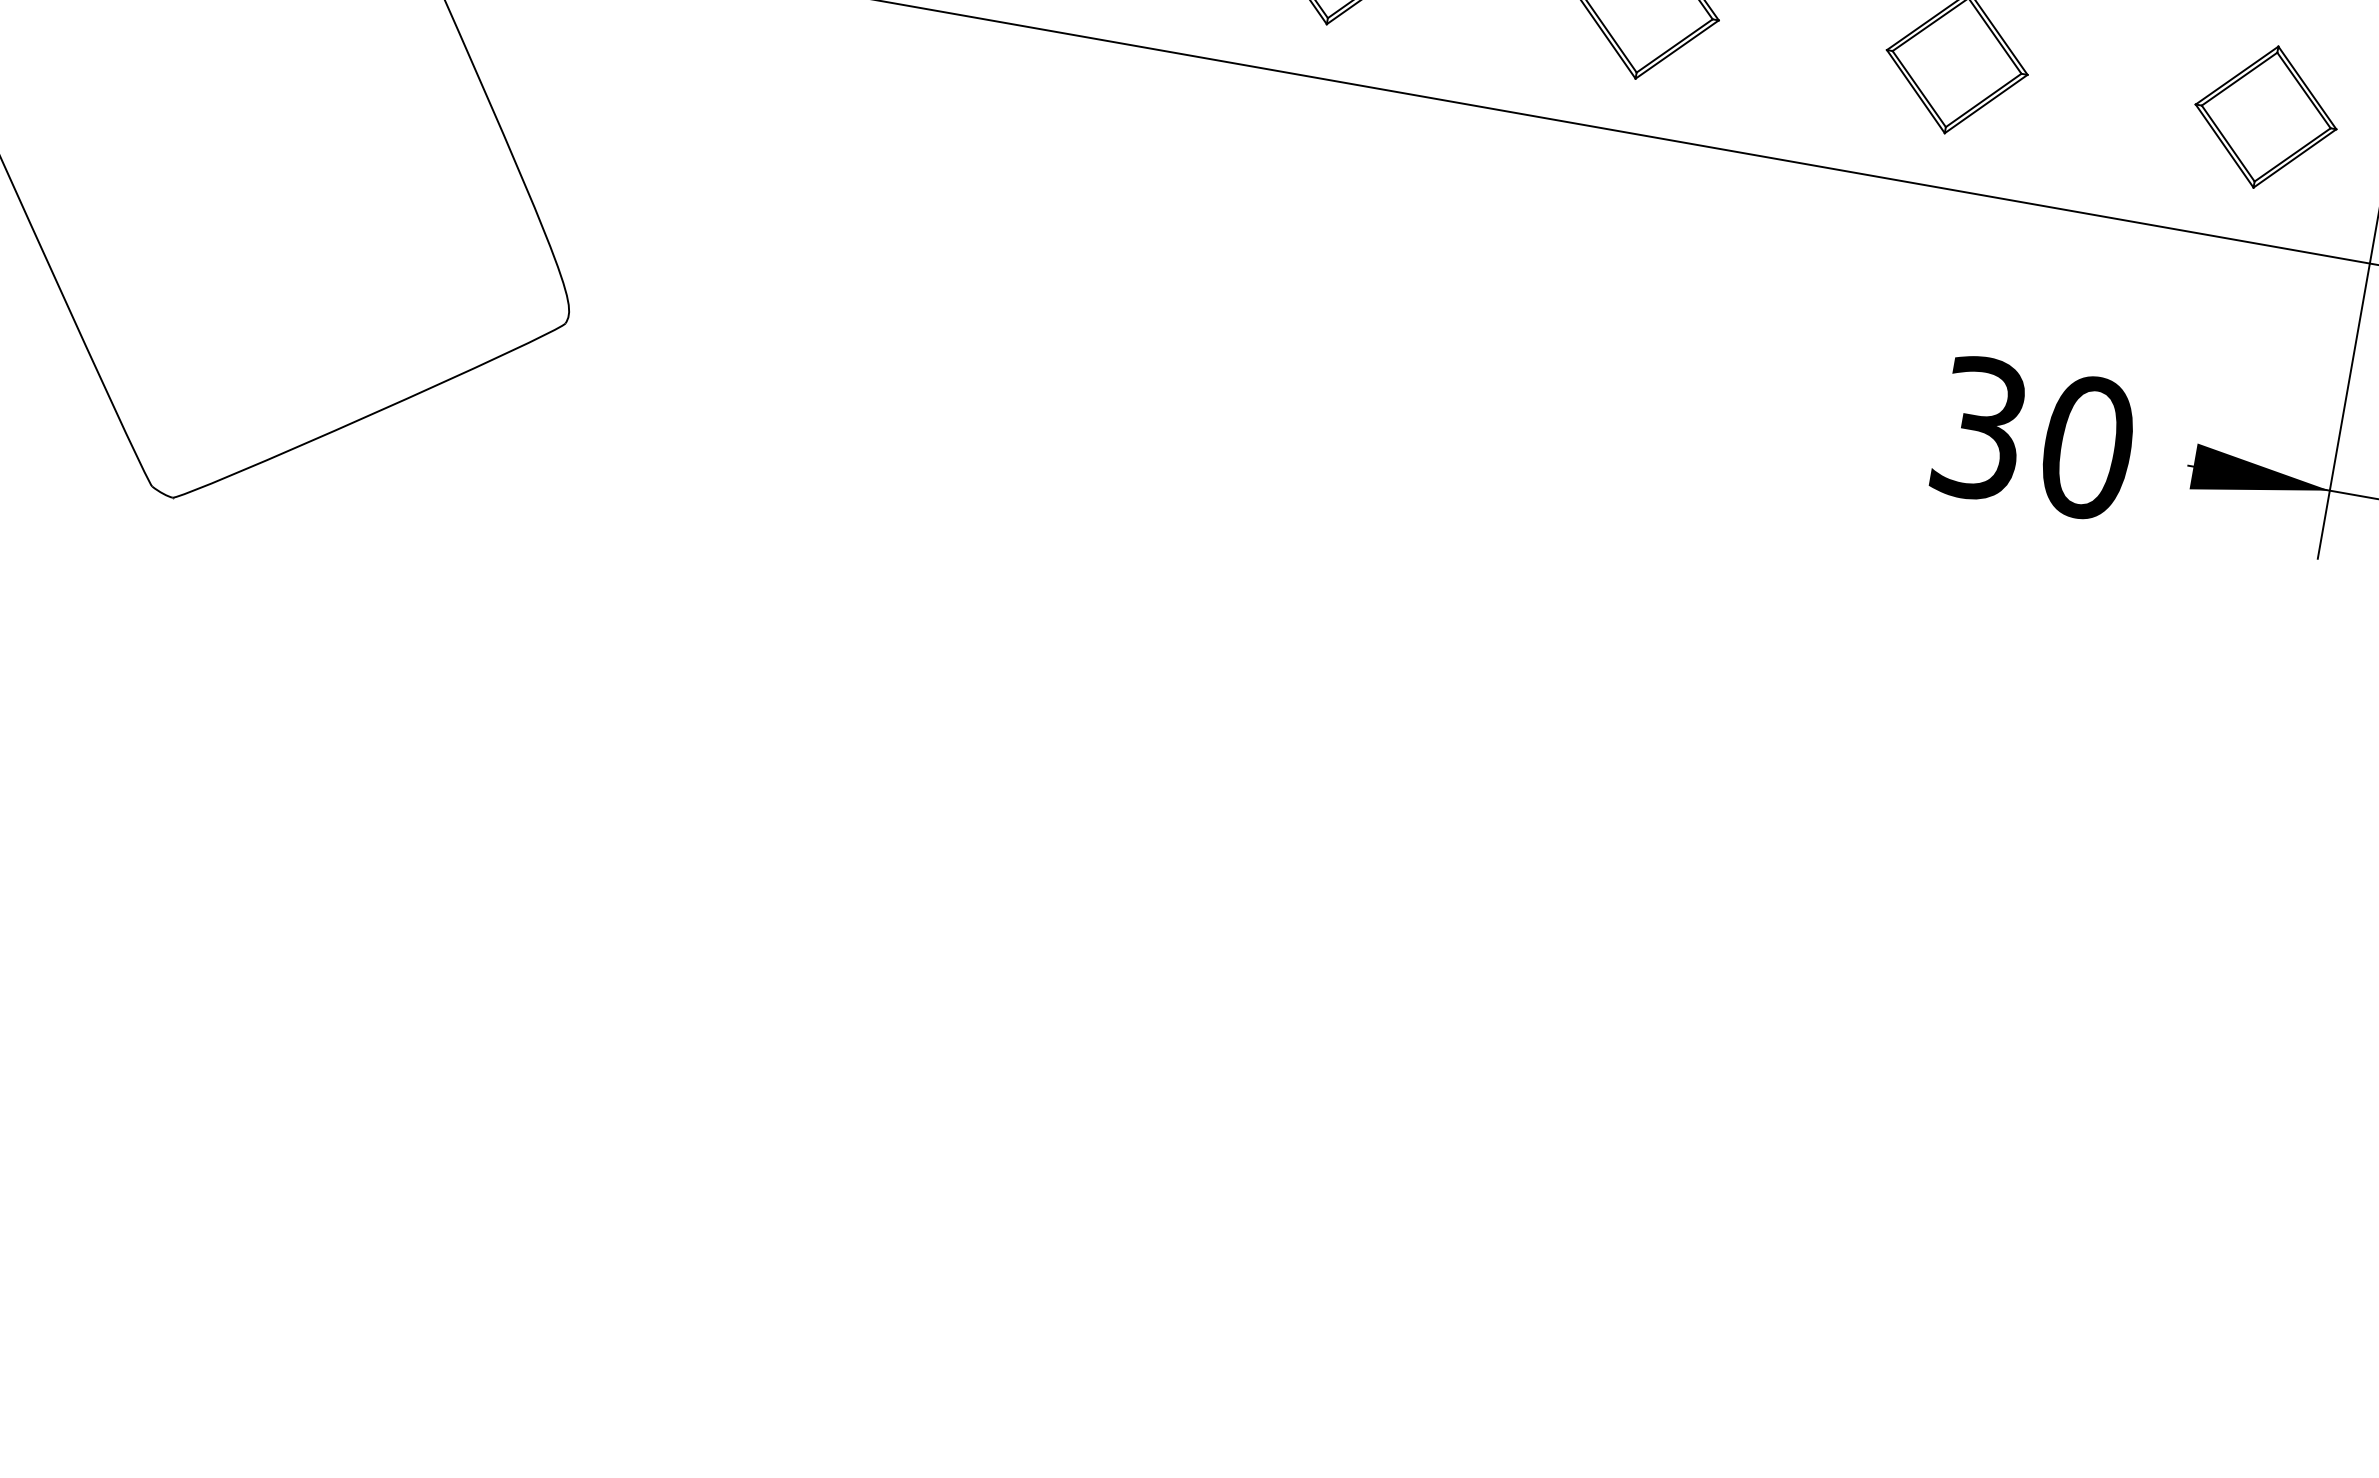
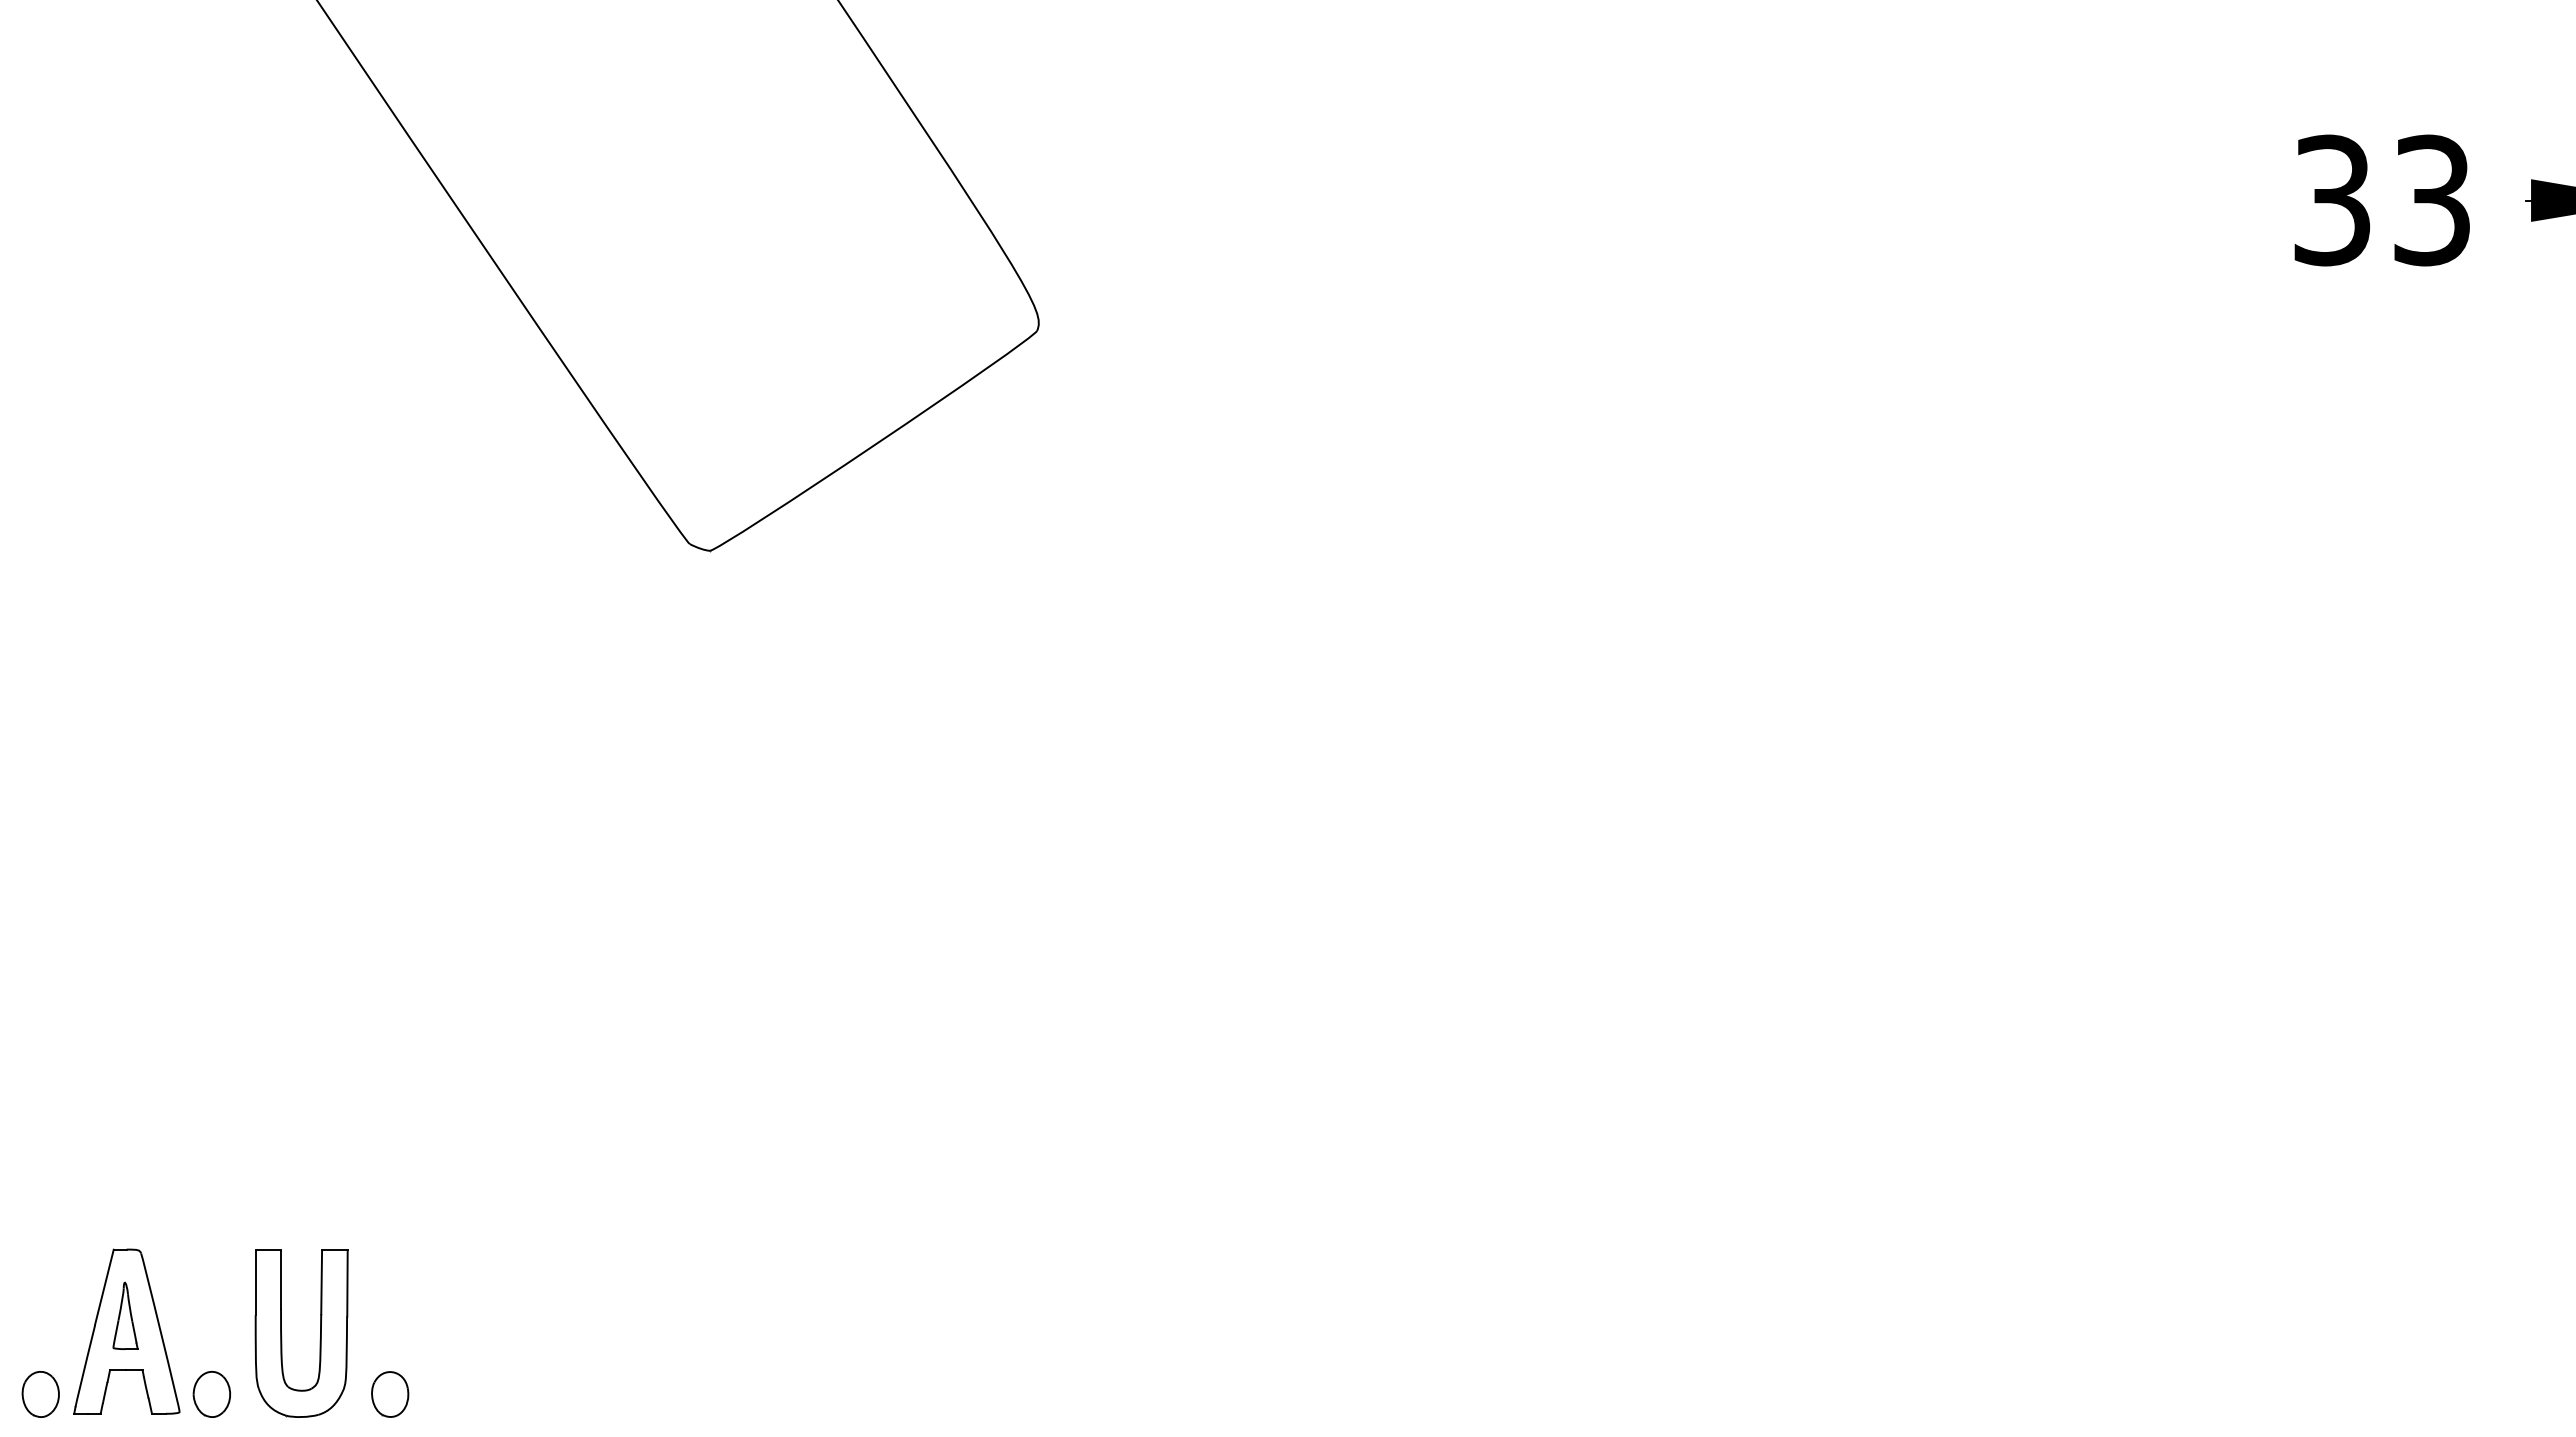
text: (2087, 447) -> (2432, 200), 30 -> 33

